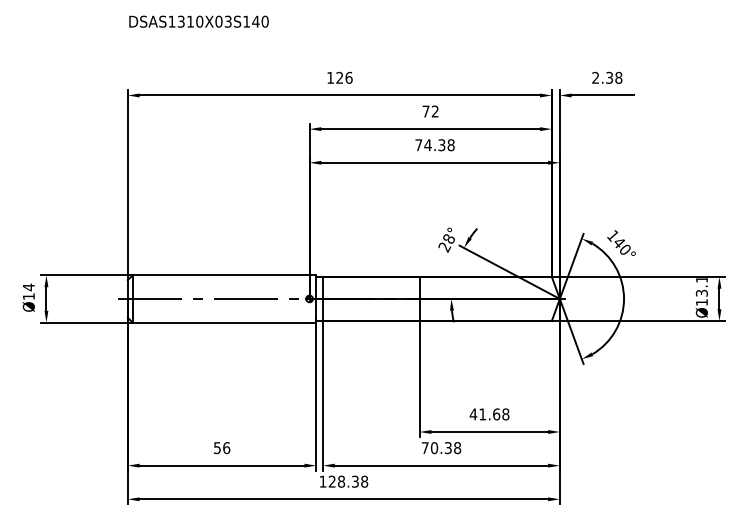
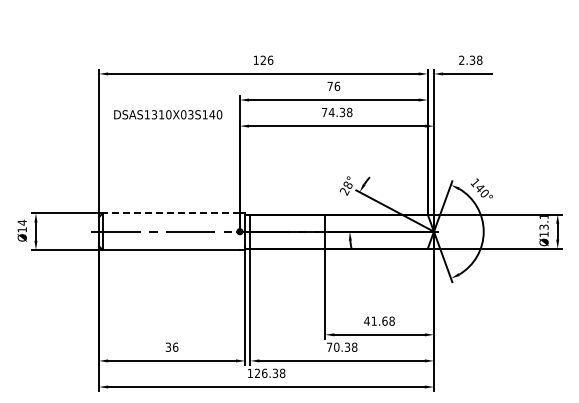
text: (199, 21) -> (168, 114), moved
text: (435, 111) -> (337, 86), 72 -> 76
line: (221, 275) -> (171, 213), solid -> dashed
text: (217, 447) -> (168, 346), 56 -> 36
text: (341, 480) -> (264, 372), 128.38 -> 126.38

